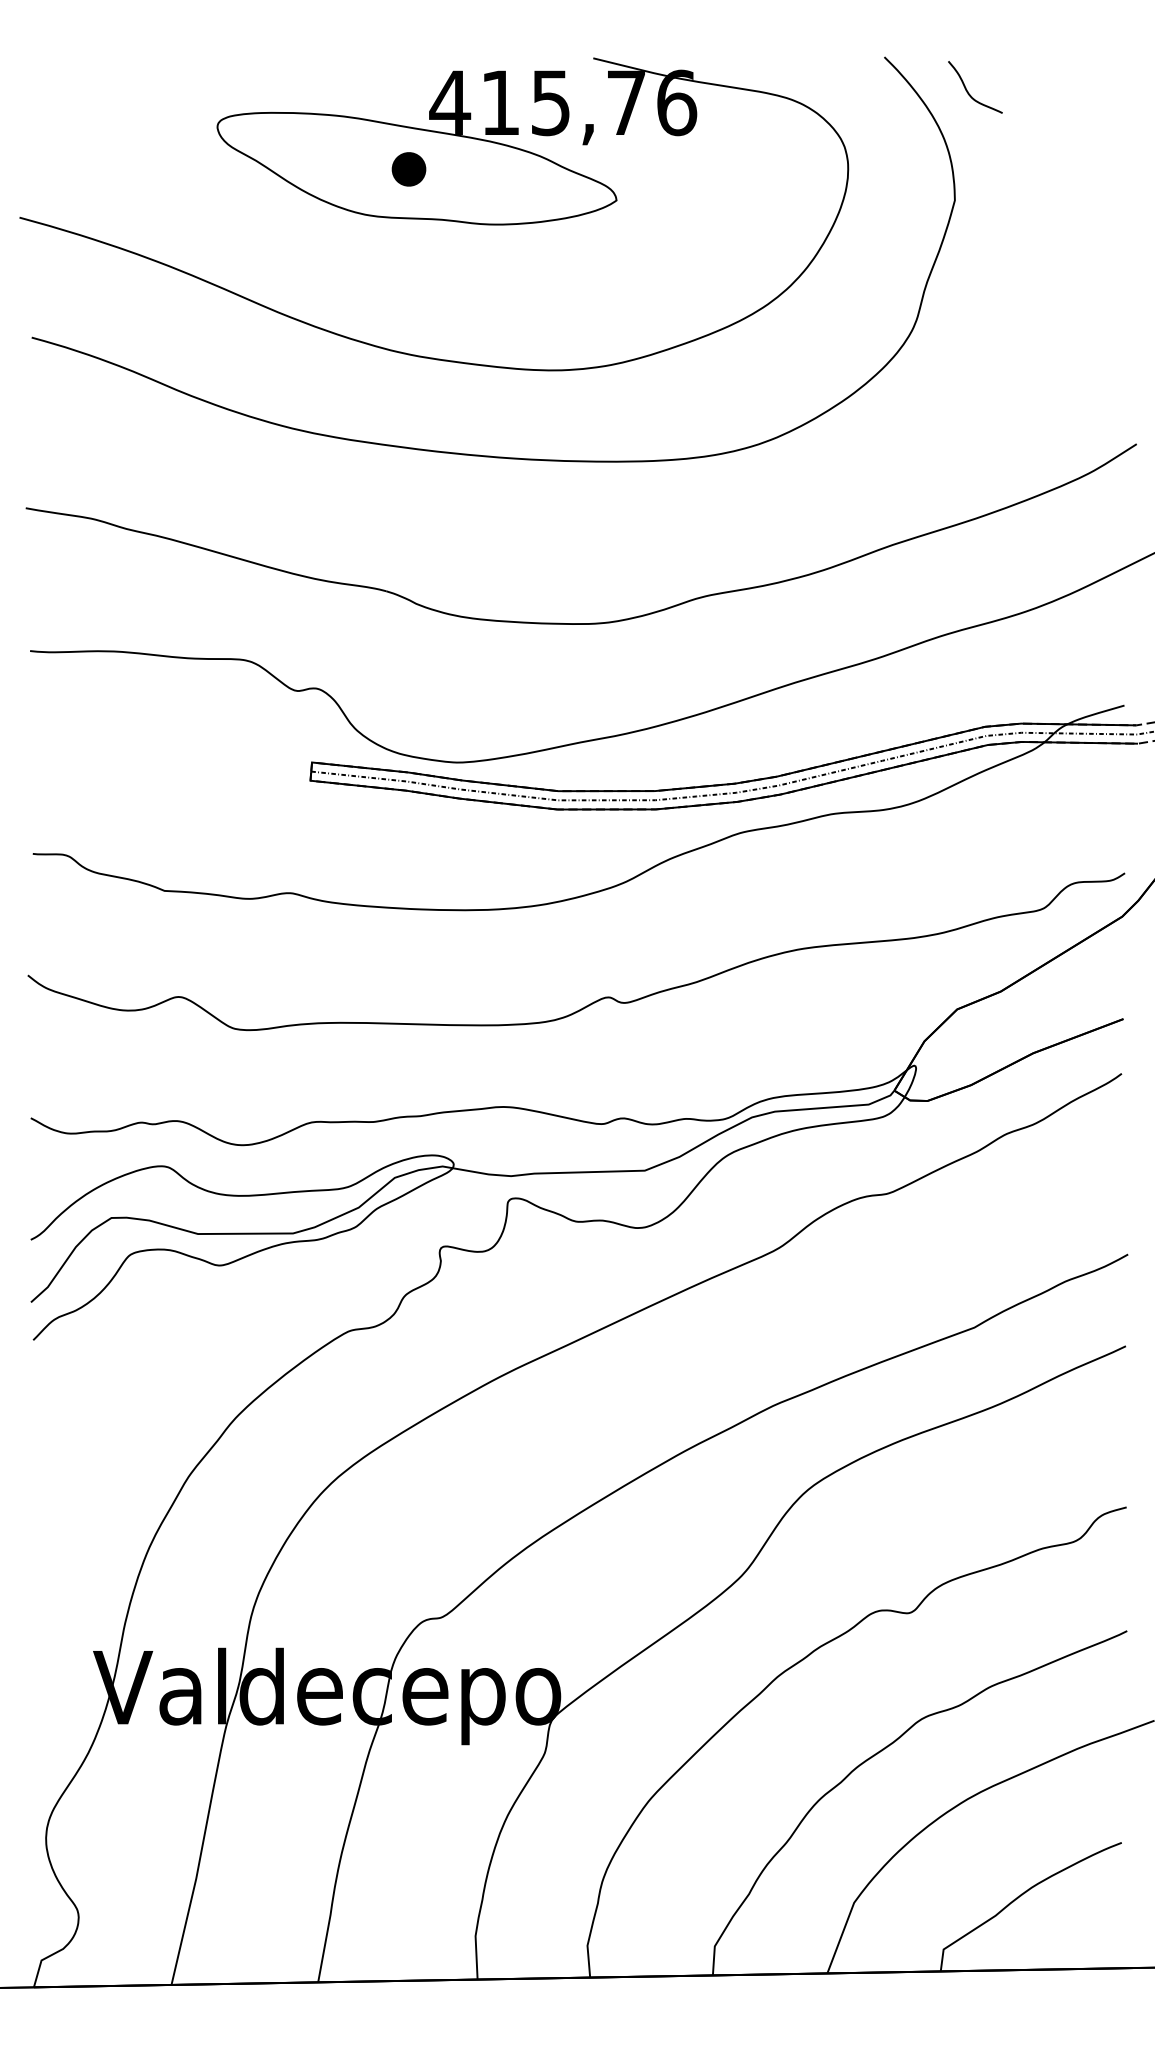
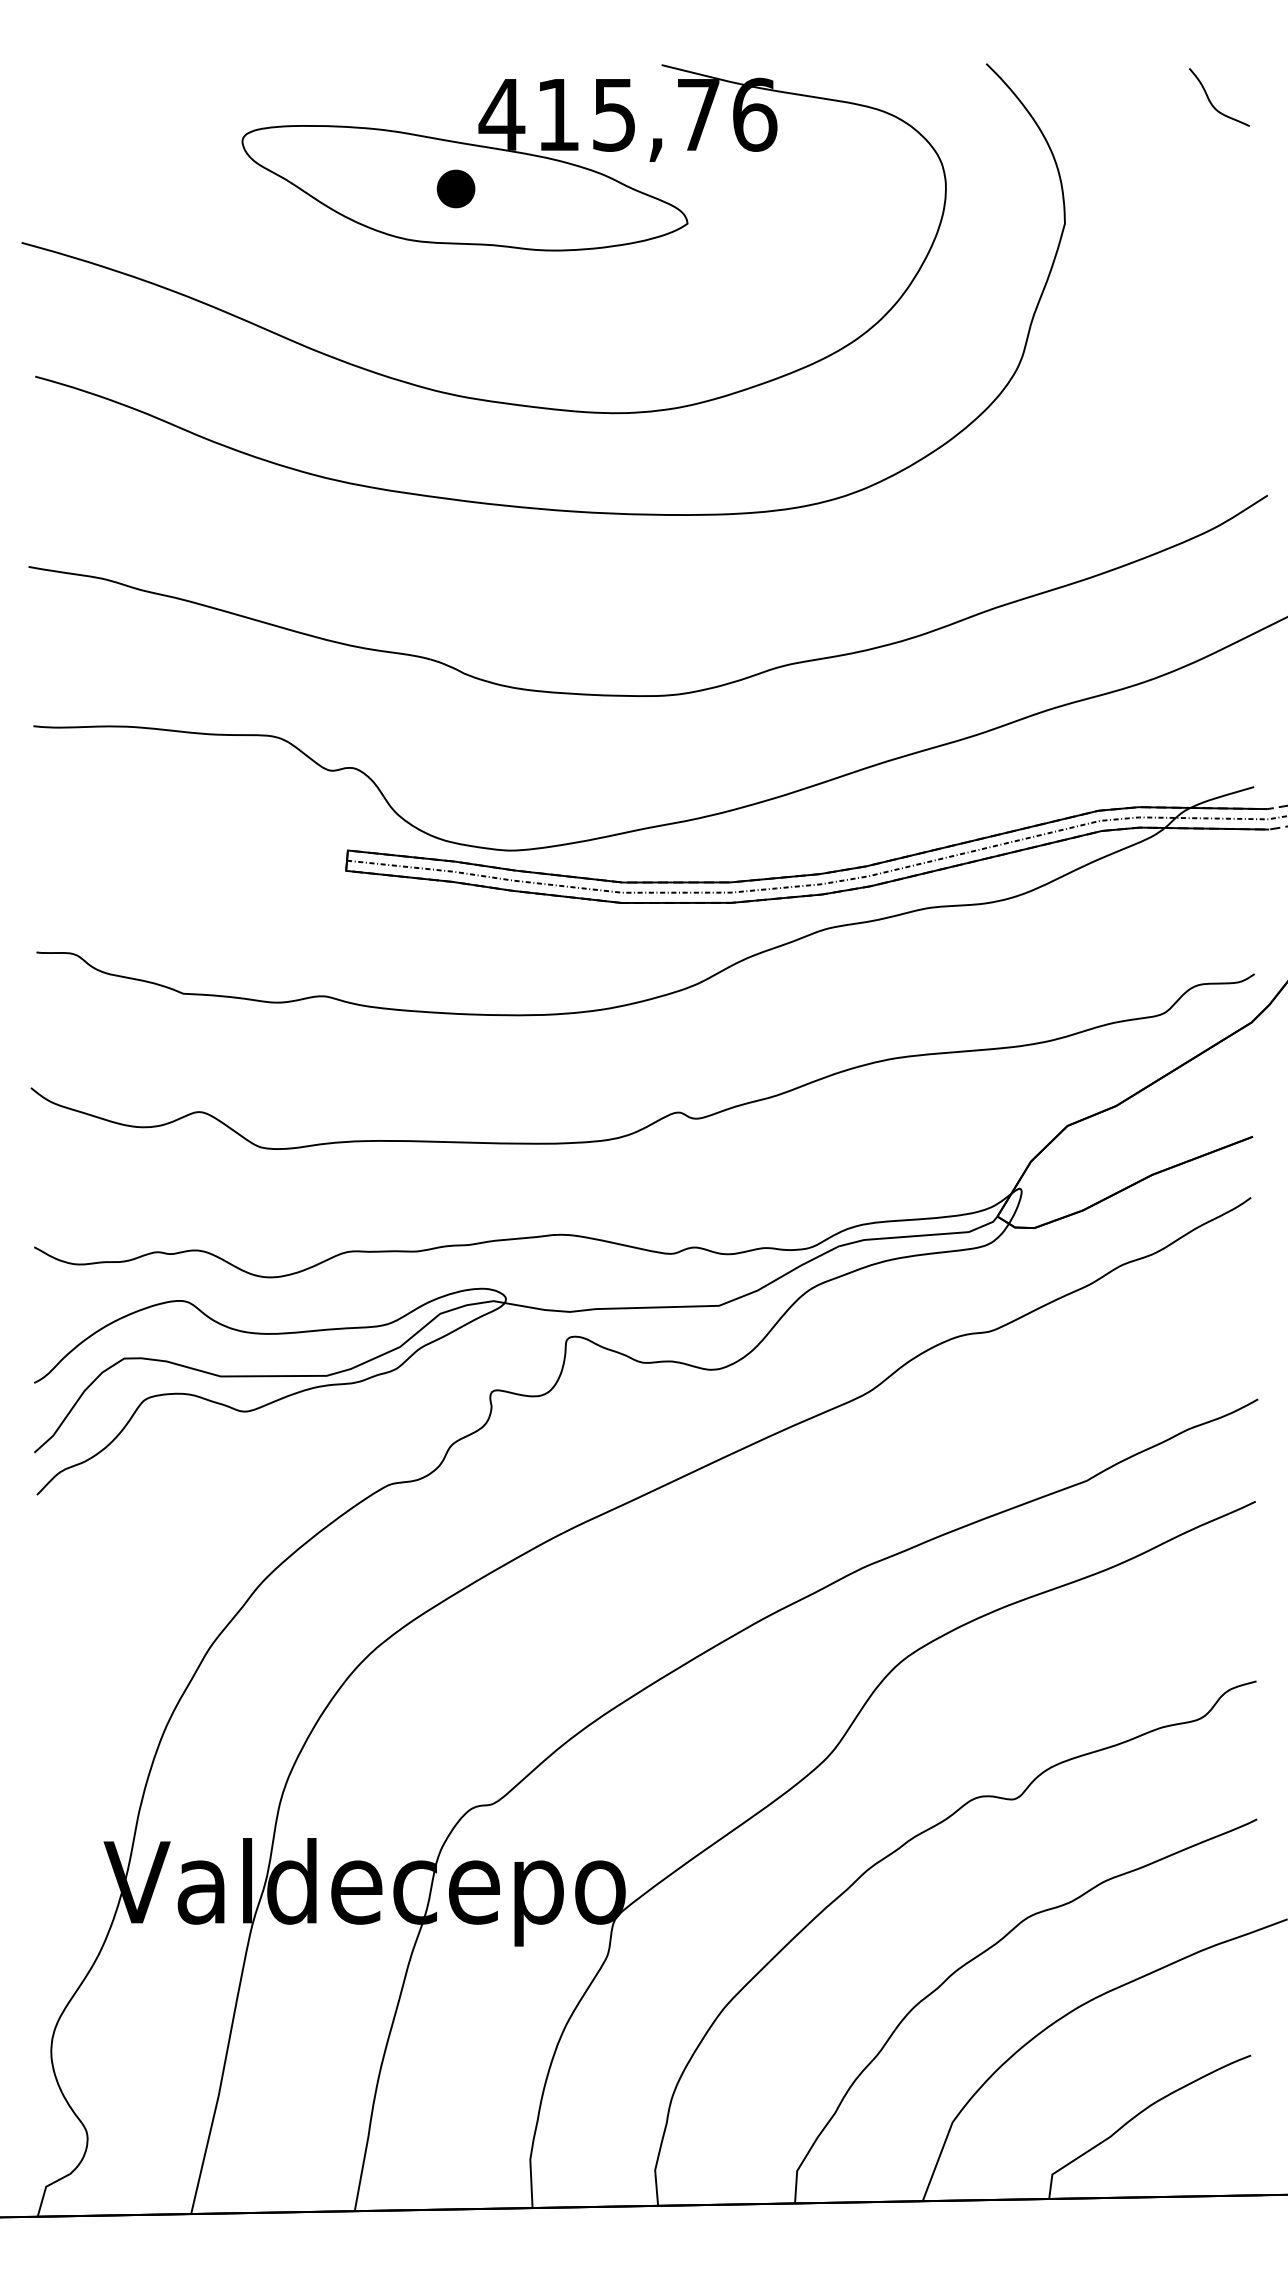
curve: (968, 91) -> (1211, 102), moved

